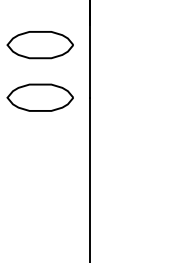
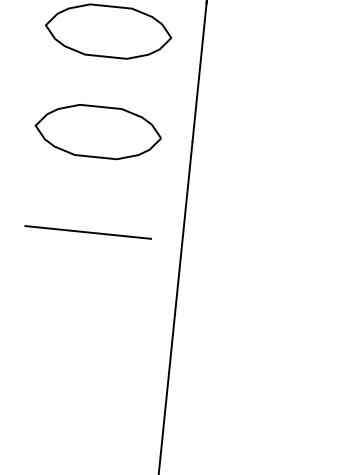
line: (40, 150) -> (88, 232), added

